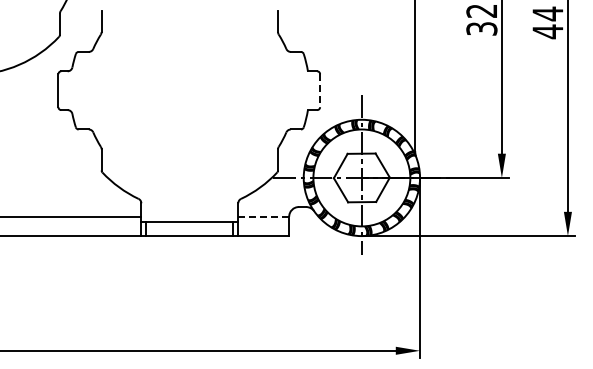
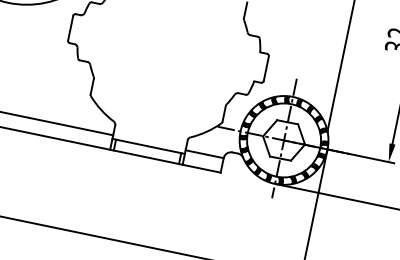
line: (320, 91) -> (266, 69), dashed -> solid
line: (264, 216) -> (205, 154), dashed -> solid

